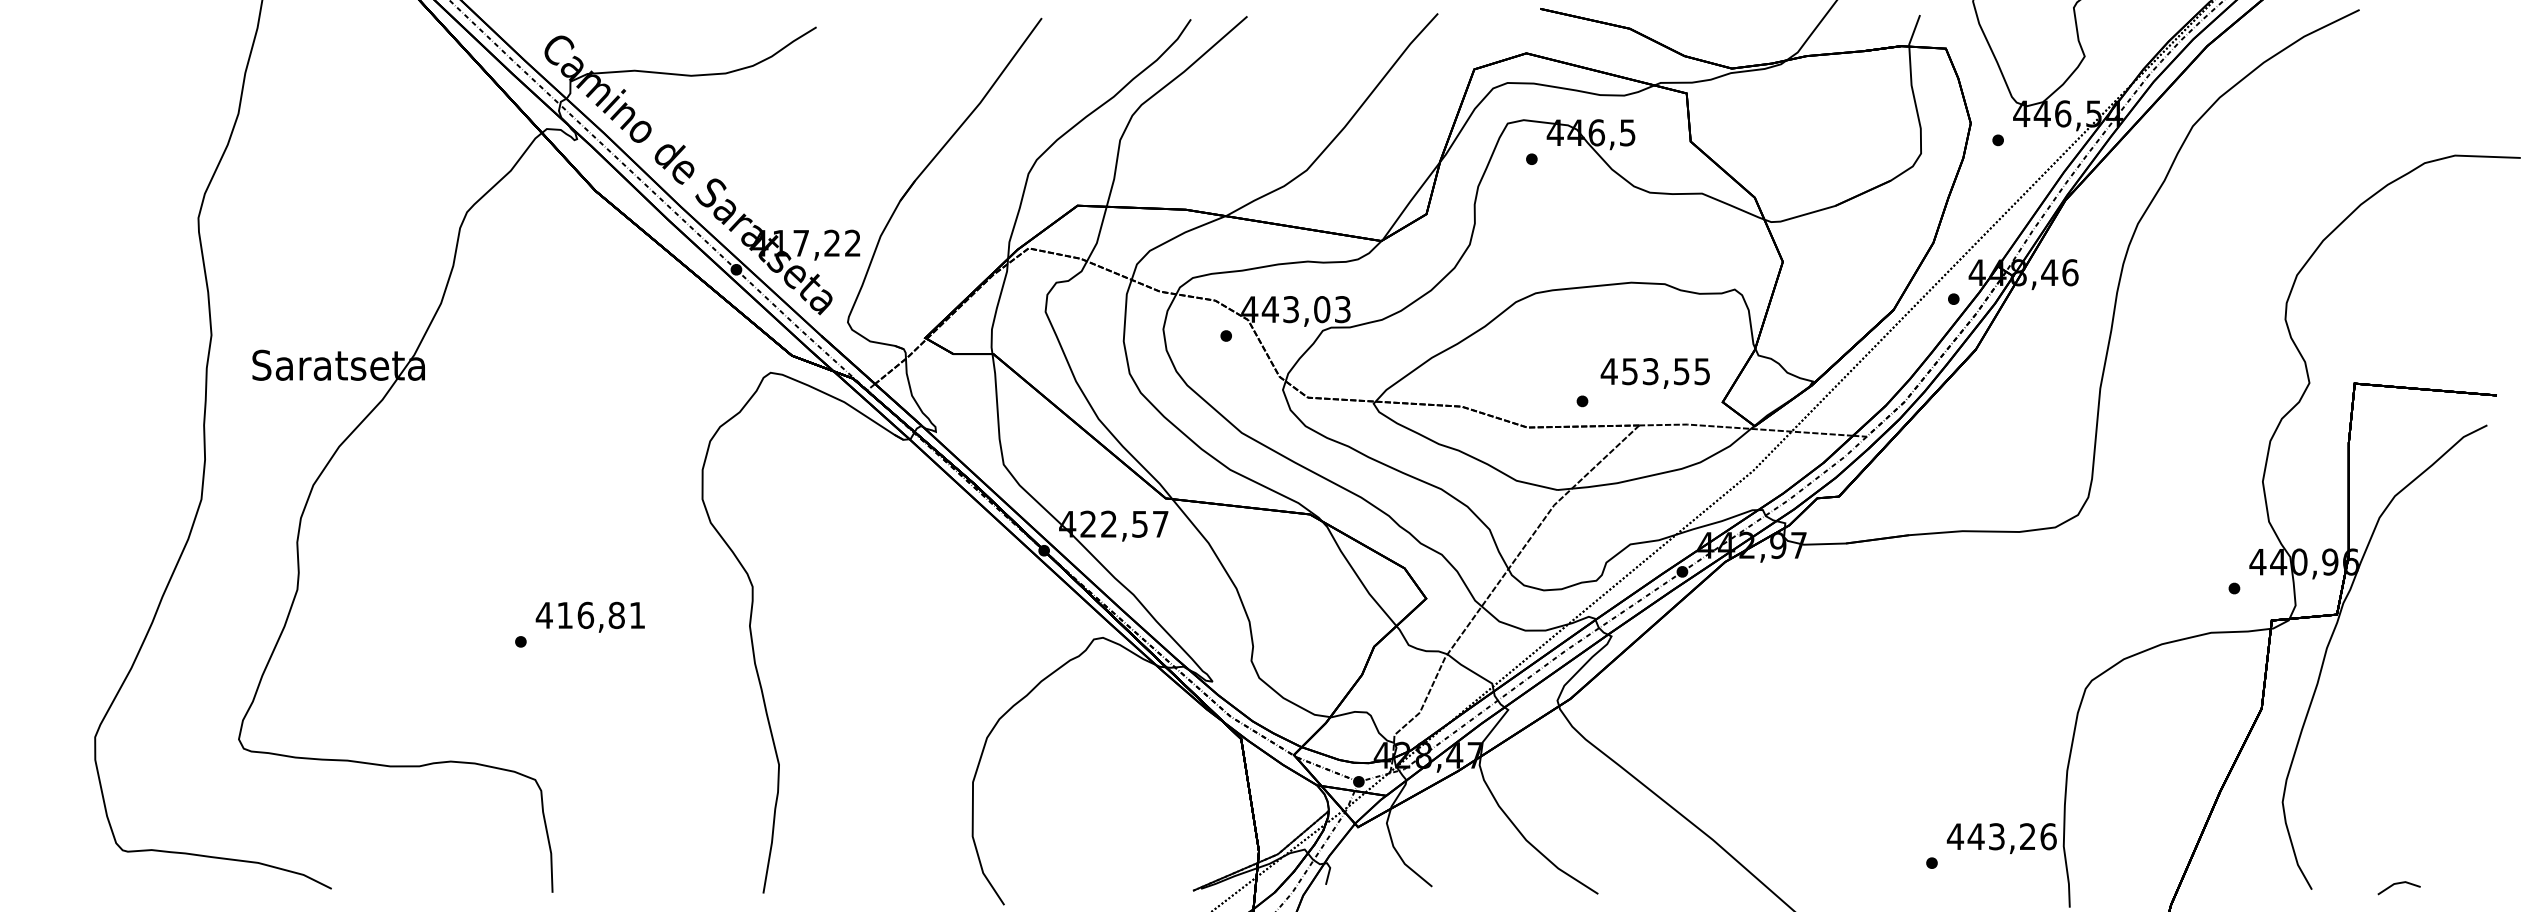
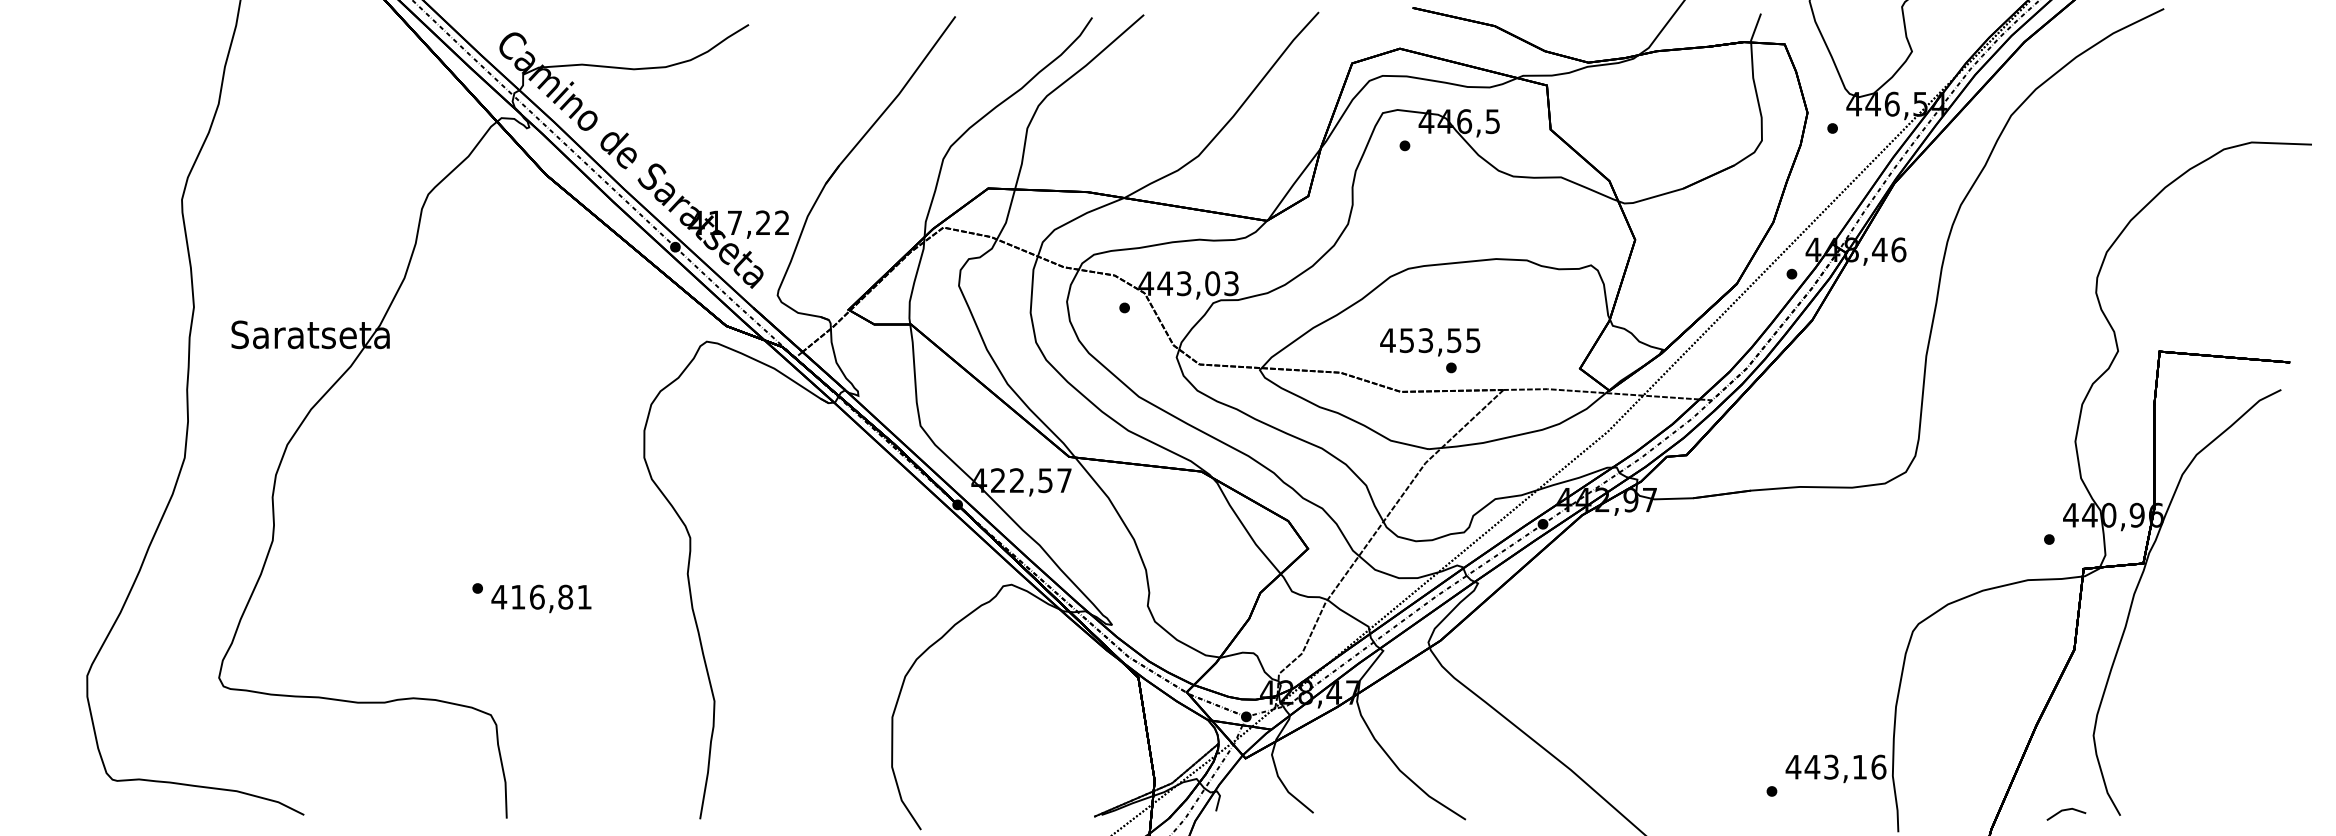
text: (1655, 373) -> (1430, 342), moved
text: (590, 616) -> (541, 598), moved
text: (2027, 835) -> (1859, 766), 443,26 -> 443,16
line: (2399, 883) -> (2066, 810), moved

